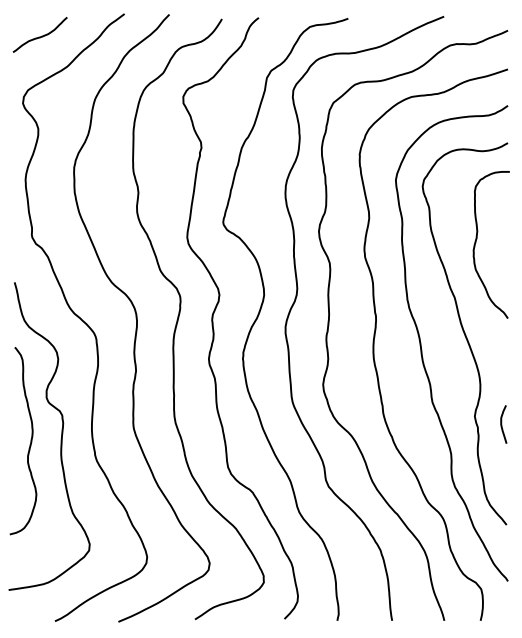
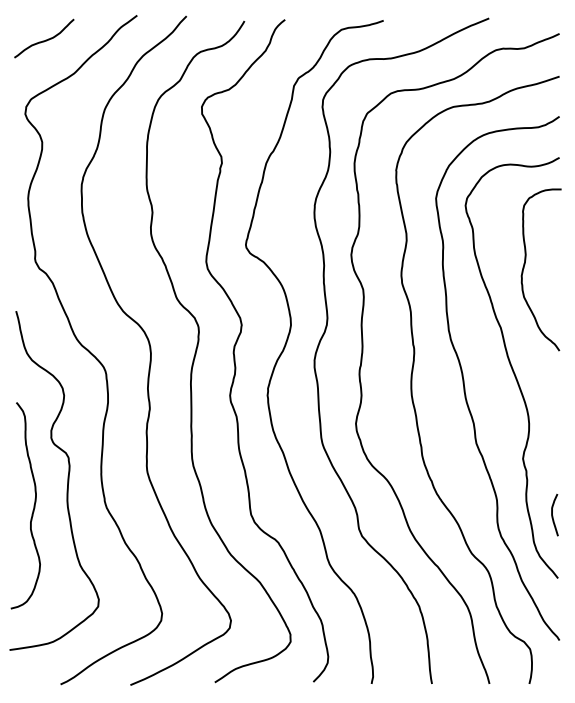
curve: (502, 424) -> (553, 515), moved
curve: (29, 444) -> (32, 509), moved

